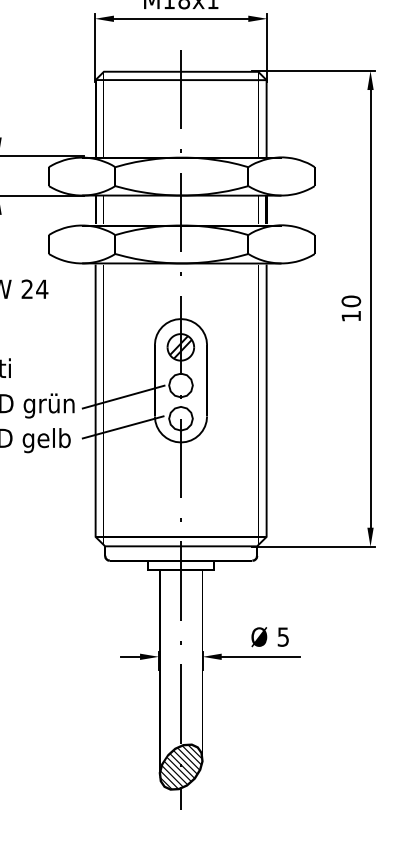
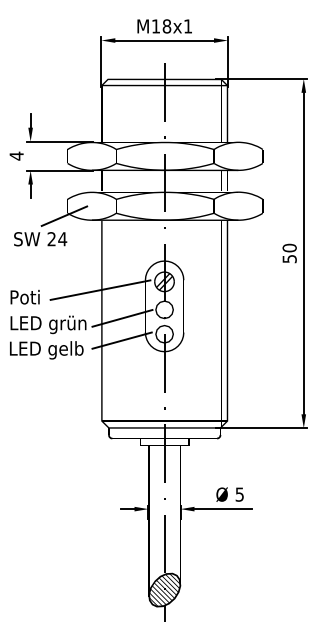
line: (44, 257) -> (64, 215), added
text: (351, 316) -> (289, 259), 10 -> 50
line: (93, 357) -> (100, 289), added

